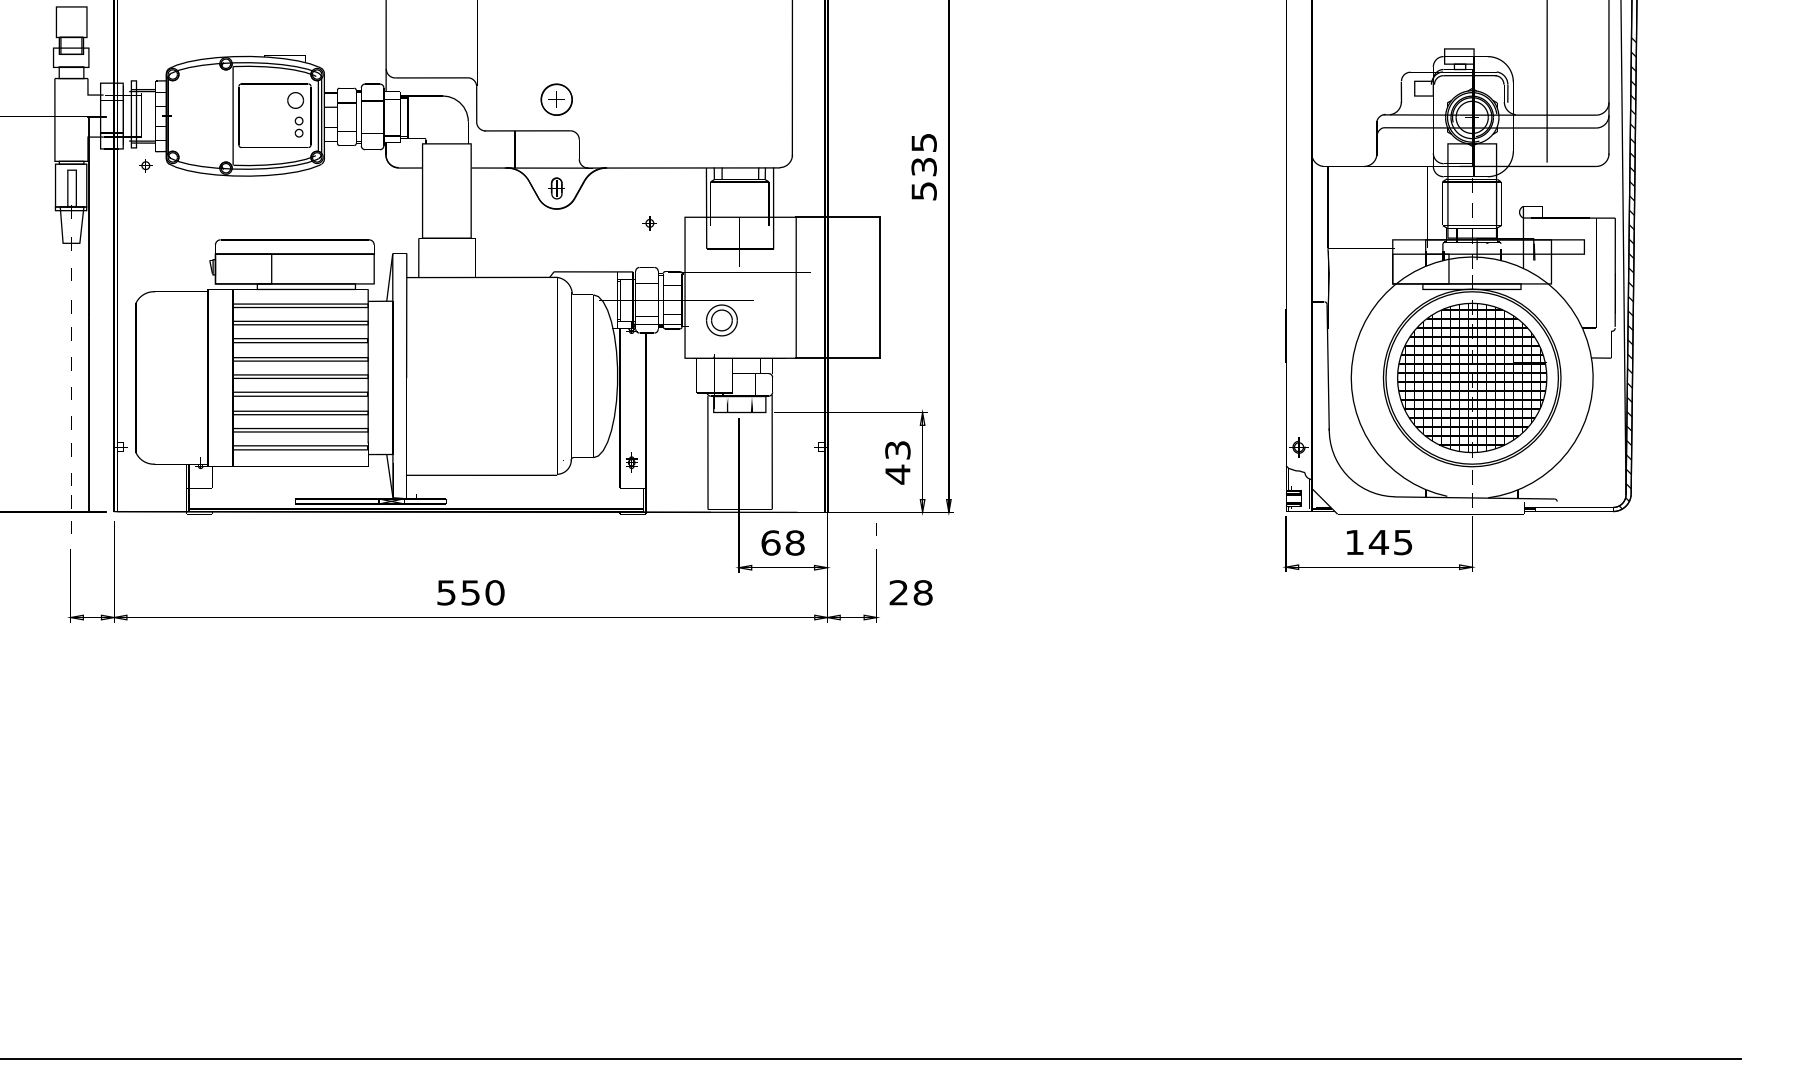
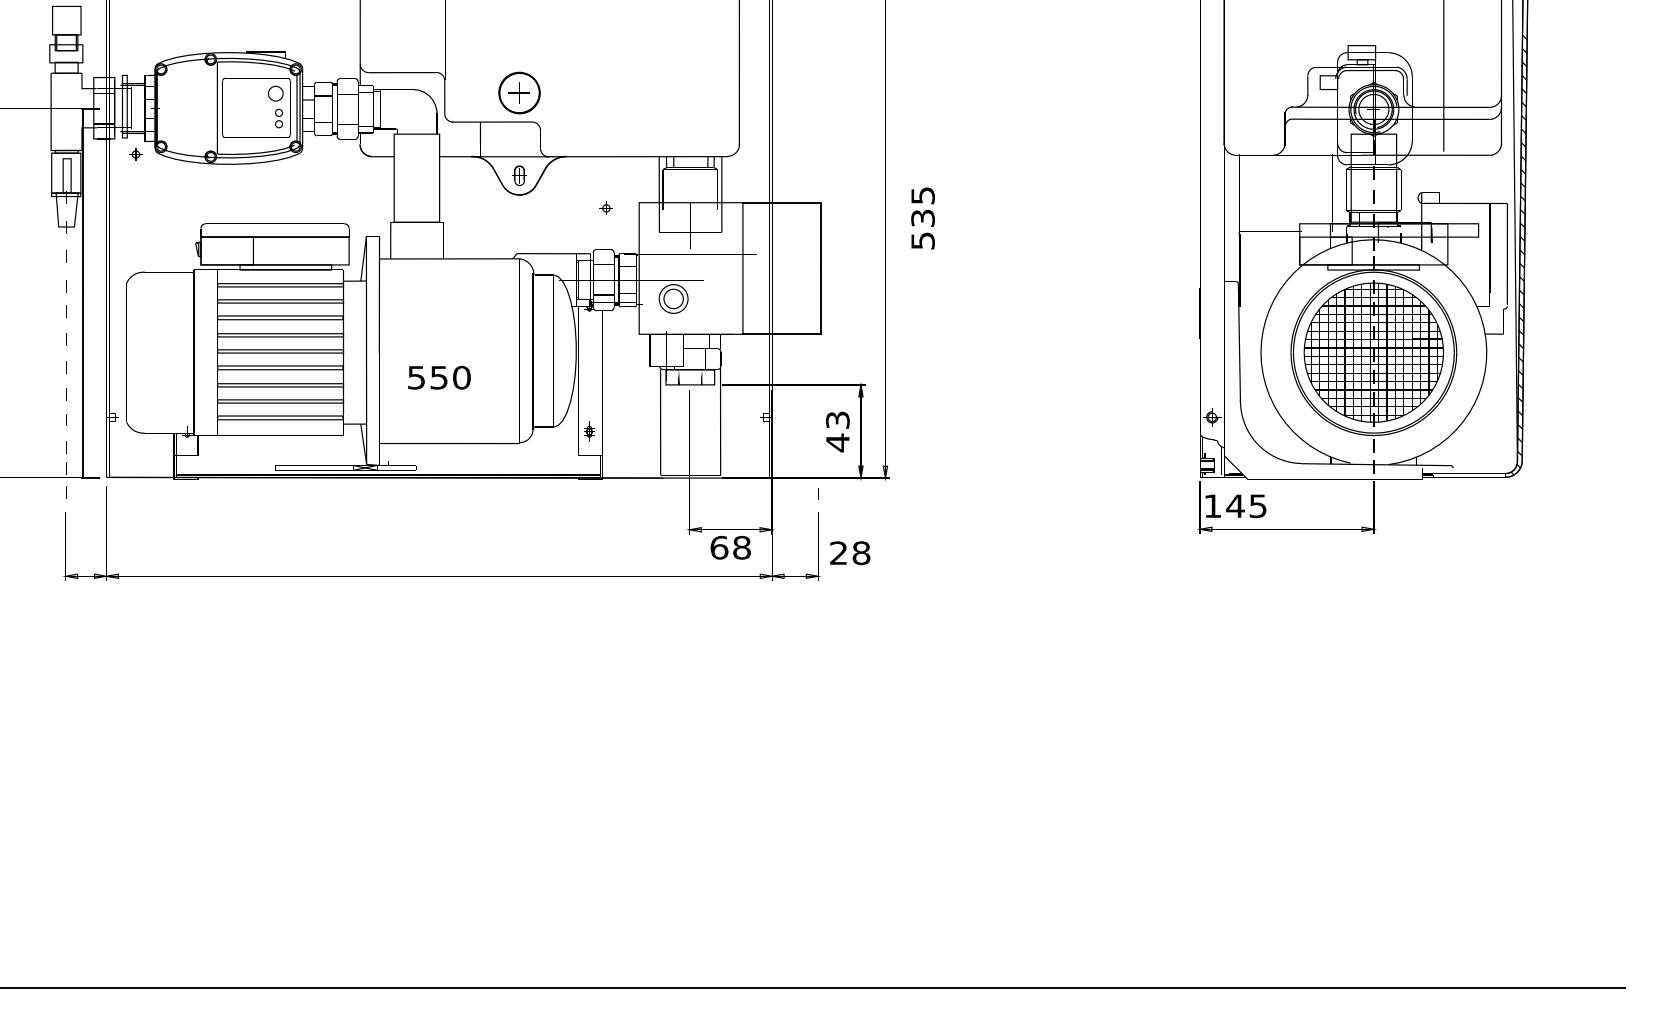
part: (556, 99) -> (519, 92), size x1.4
text: (923, 167) -> (922, 218), moved
text: (782, 542) -> (730, 547), moved
text: (1379, 542) -> (1236, 506), moved
text: (470, 592) -> (438, 377), moved

